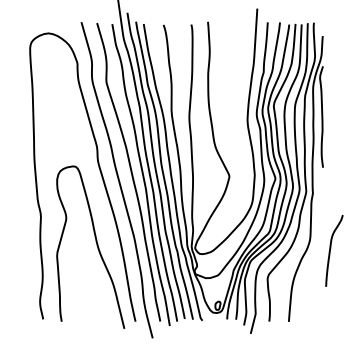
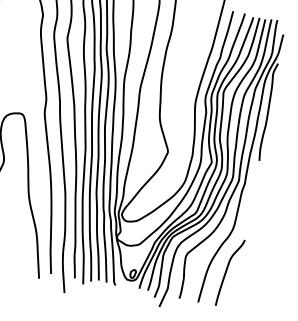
curve: (331, 248) -> (227, 270), moved

